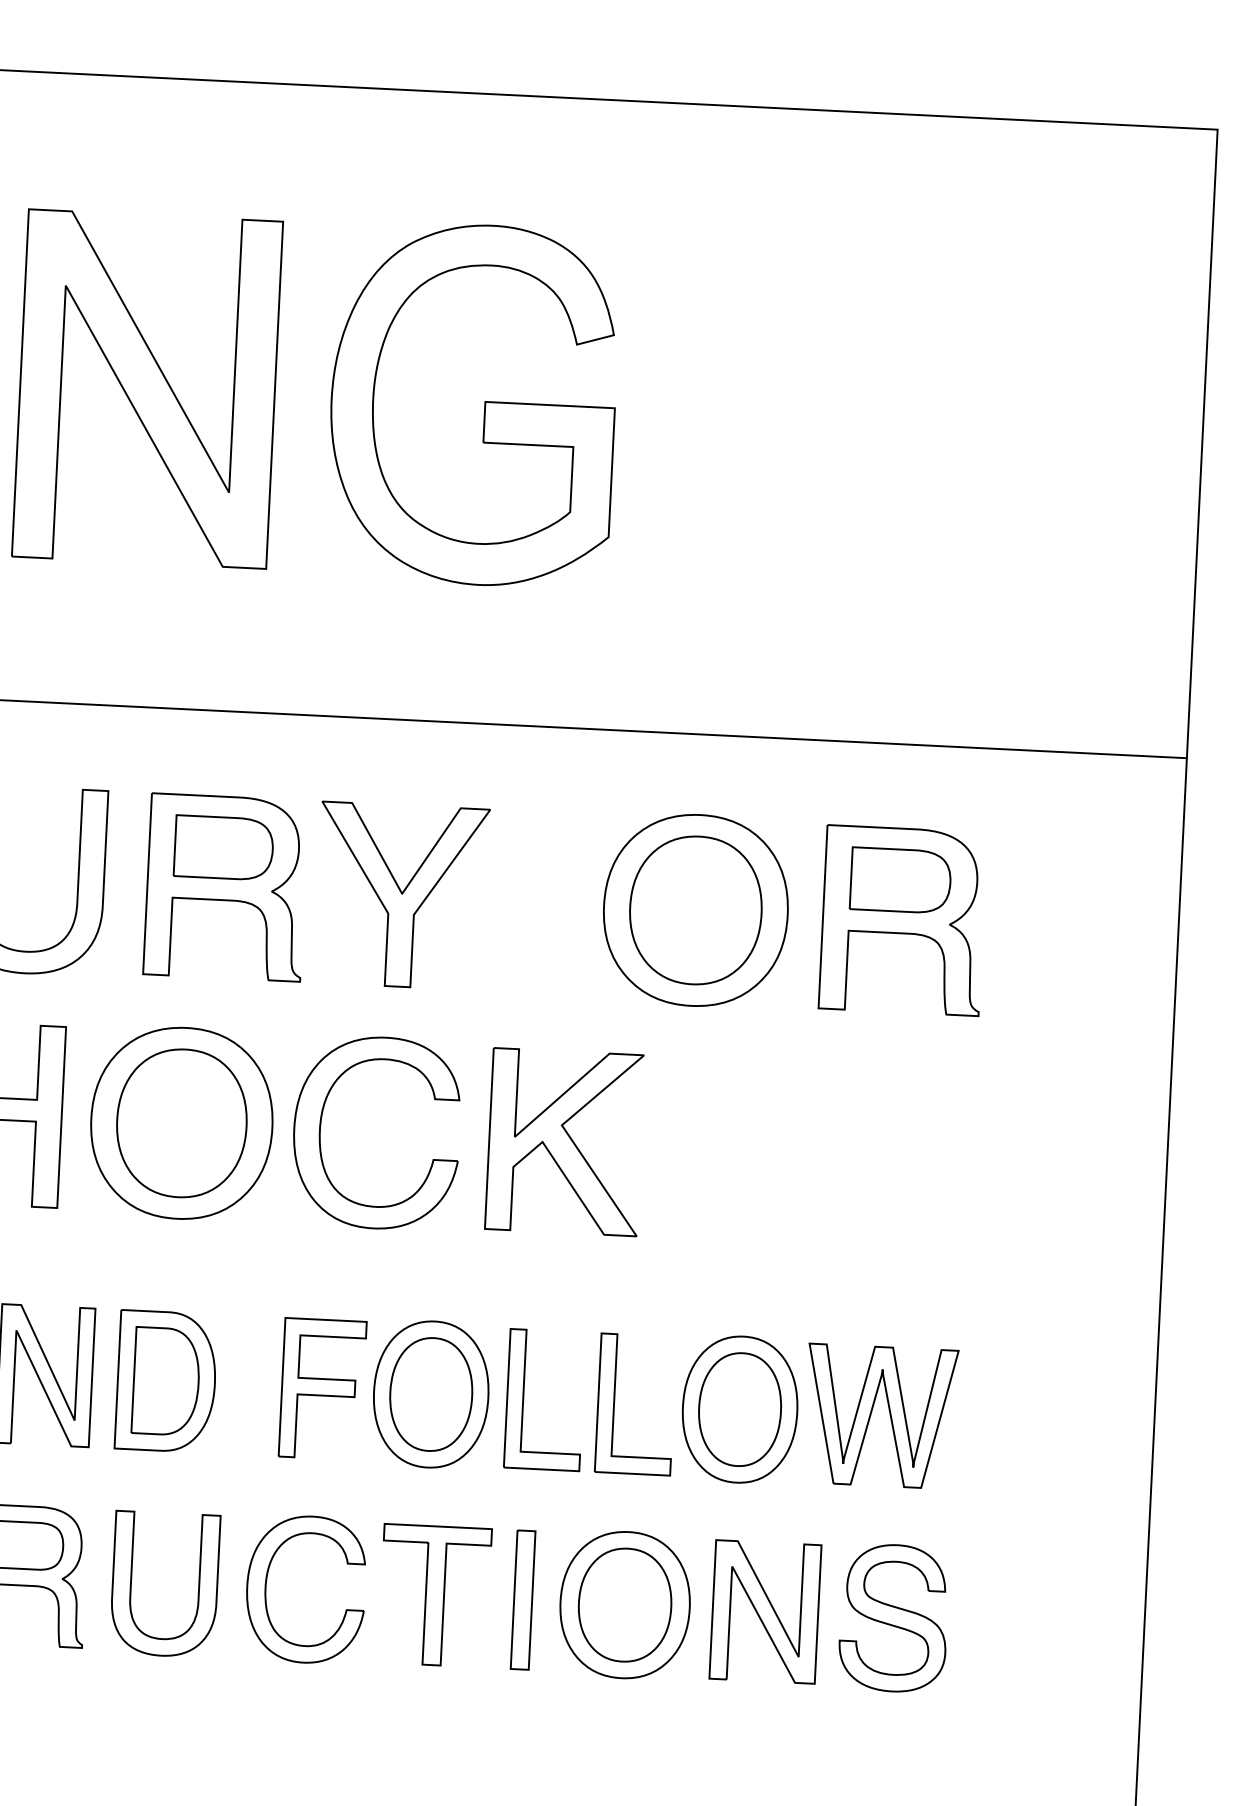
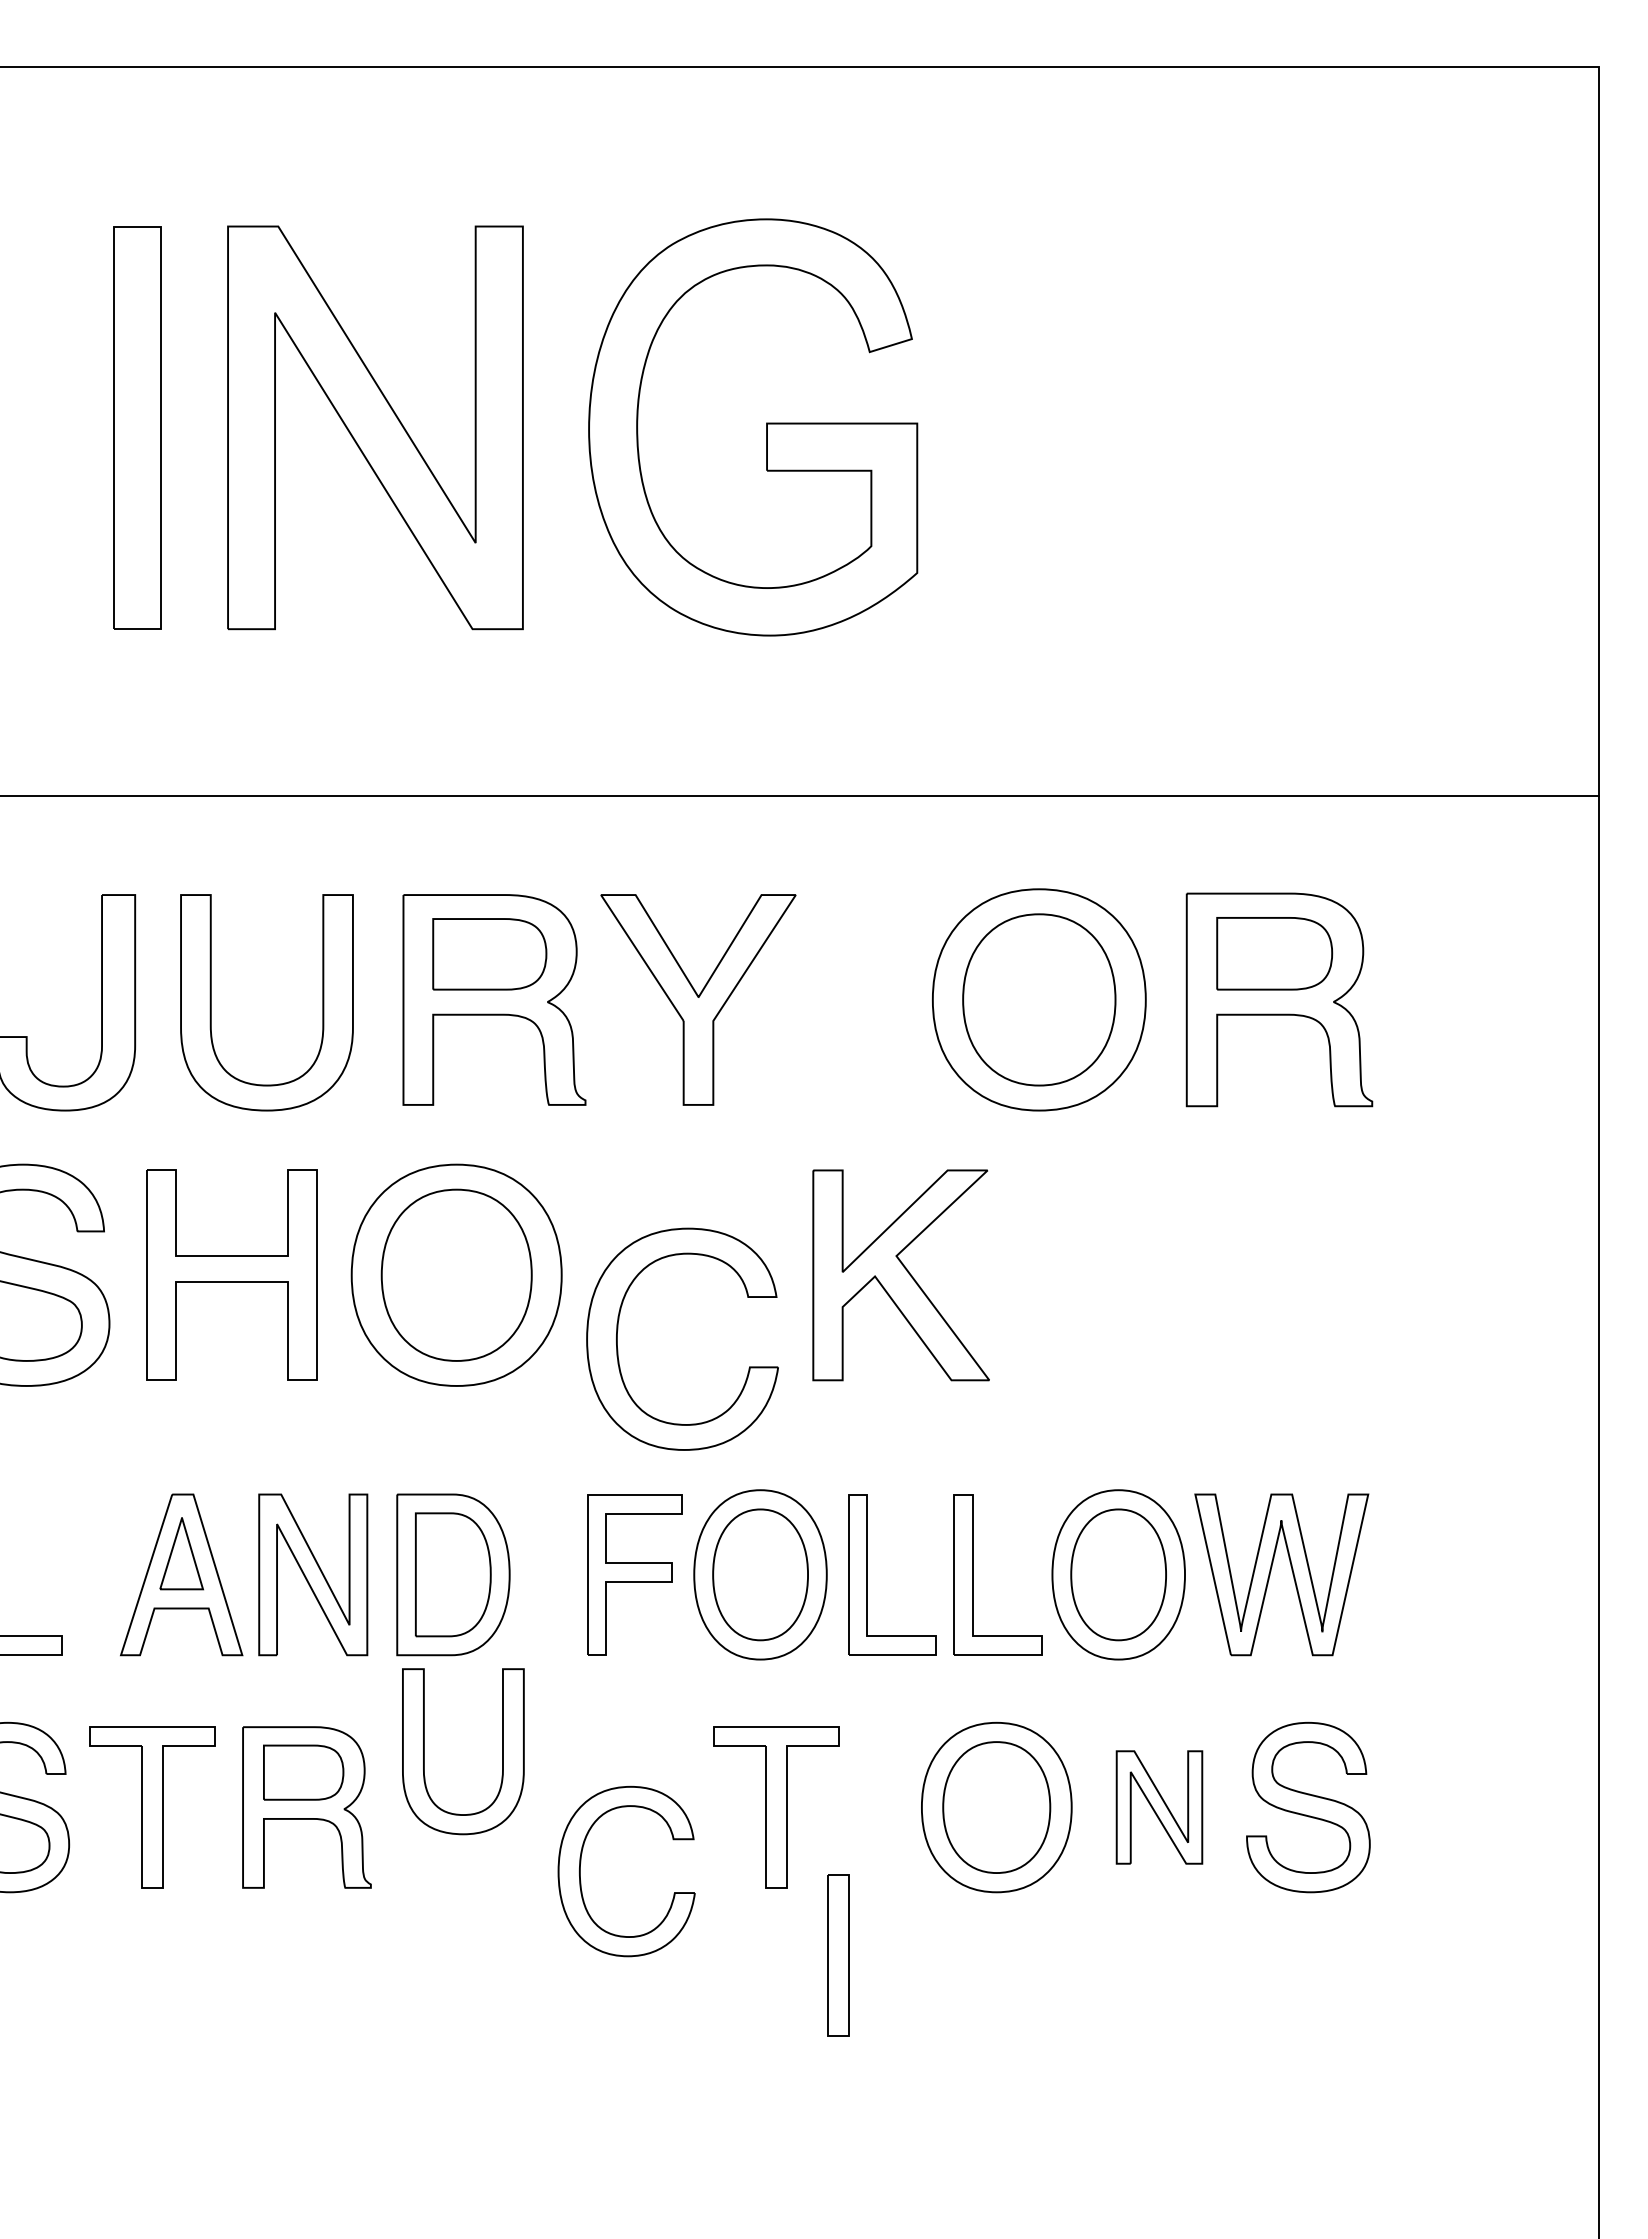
part: (321, 1122) -> (618, 1330), moved
part: (267, 1579) -> (581, 1862), moved
part: (131, 1582) -> (424, 1751), moved
part: (523, 1600) -> (838, 1955), moved
part: (765, 1611) -> (1159, 1807), size x0.7

